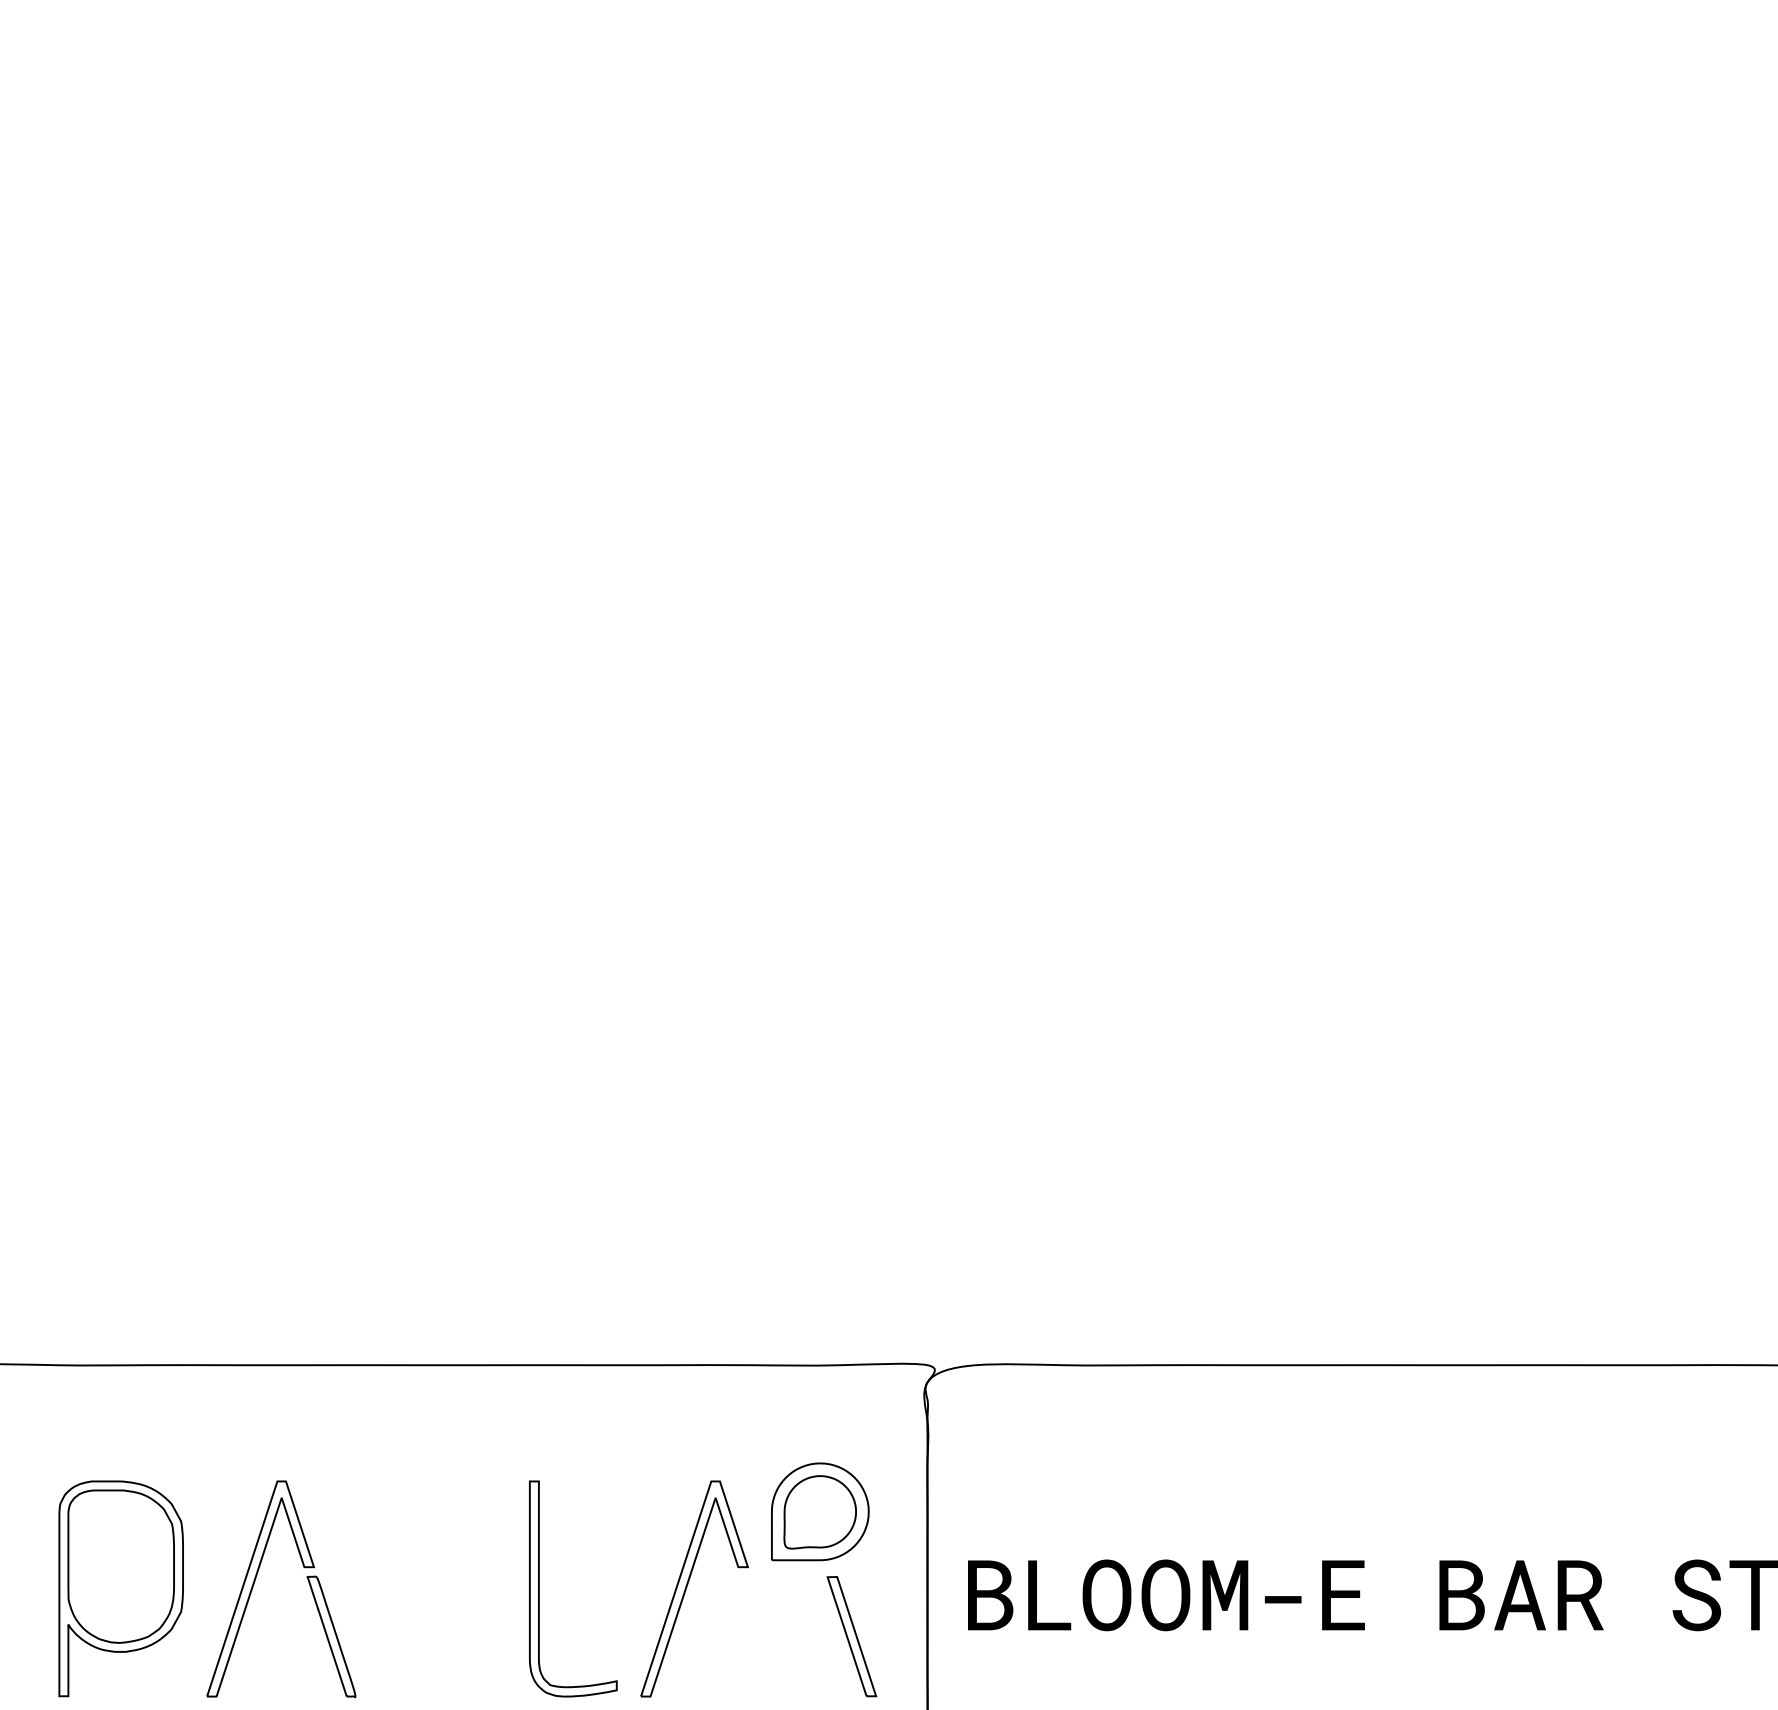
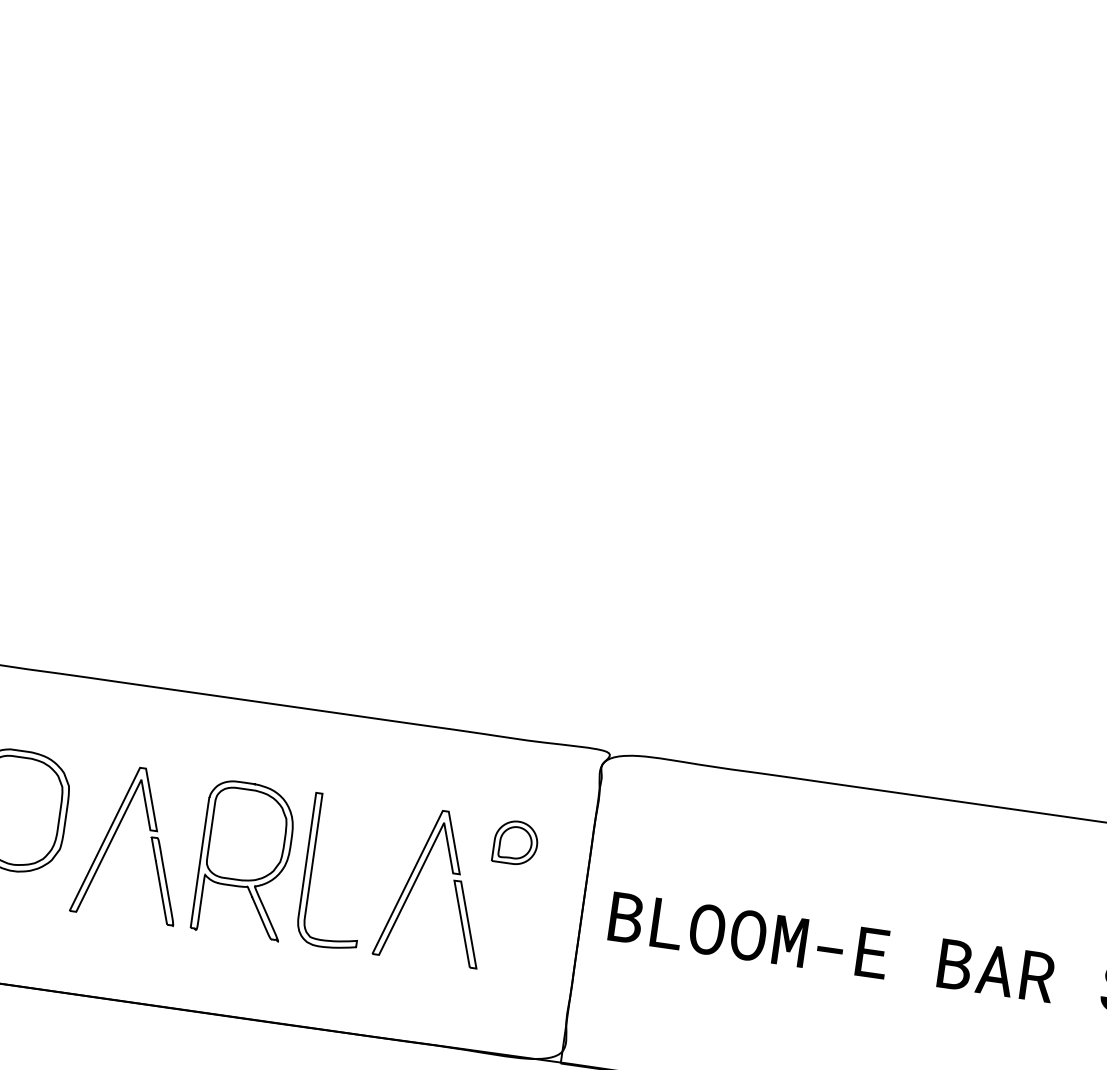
part: (820, 1511) -> (516, 842), size x0.62
part: (442, 1589) -> (244, 859), added
part: (851, 1636) -> (465, 924), moved

